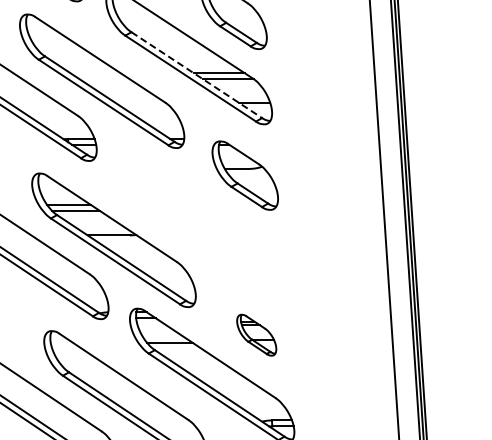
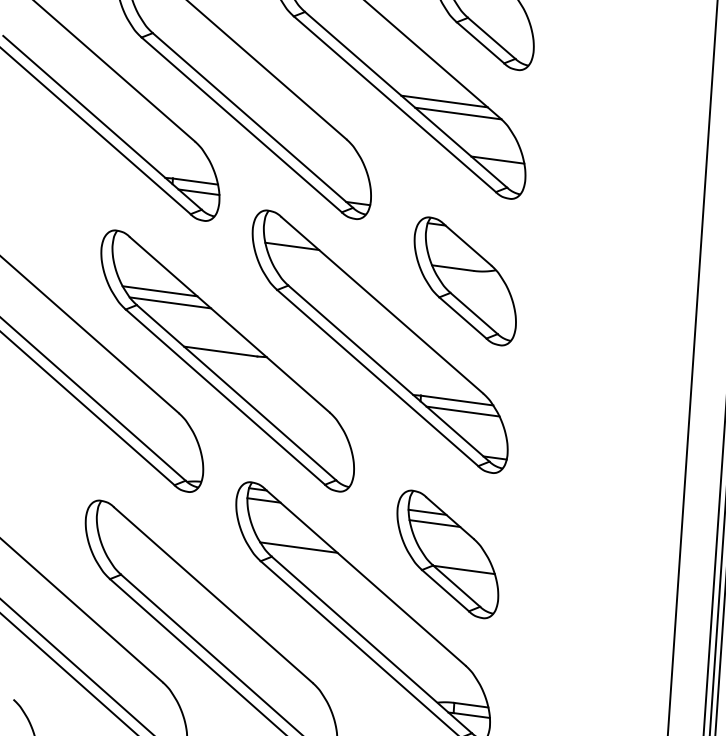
line: (197, 75) -> (407, 100), dashed -> solid
part: (200, 217) -> (379, 342), added
part: (256, 335) -> (447, 555), size x1.67

